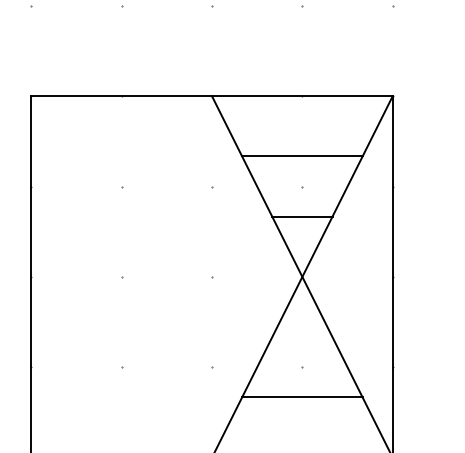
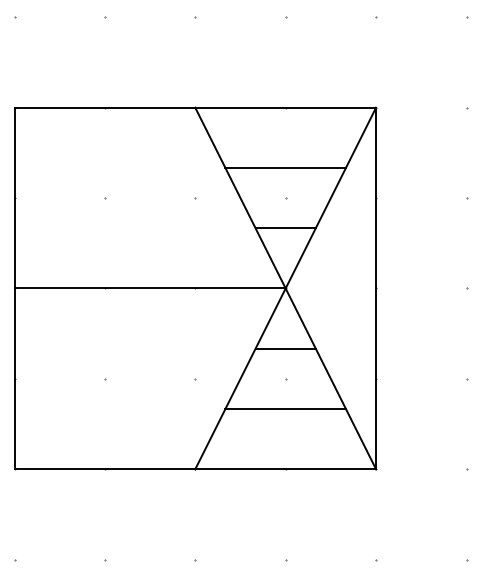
line: (166, 276) -> (149, 288), added
line: (302, 336) -> (285, 348), added

